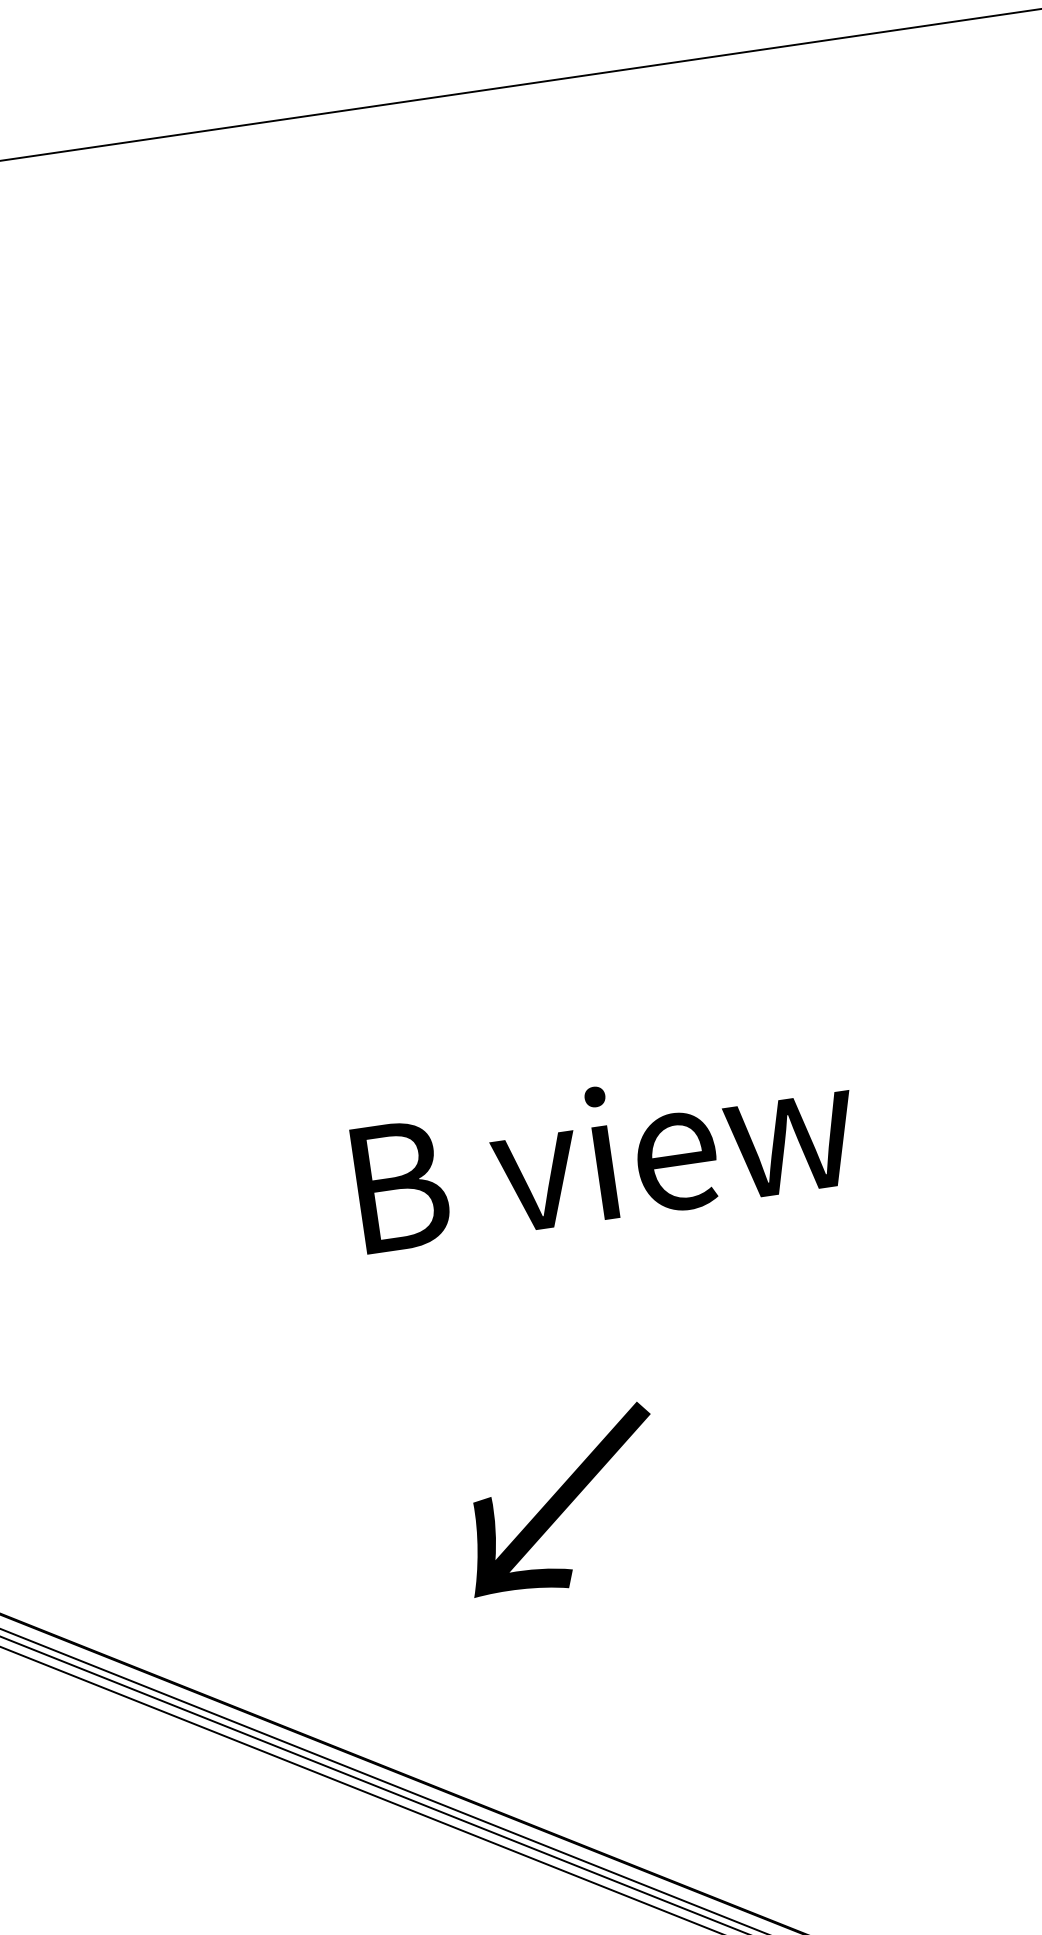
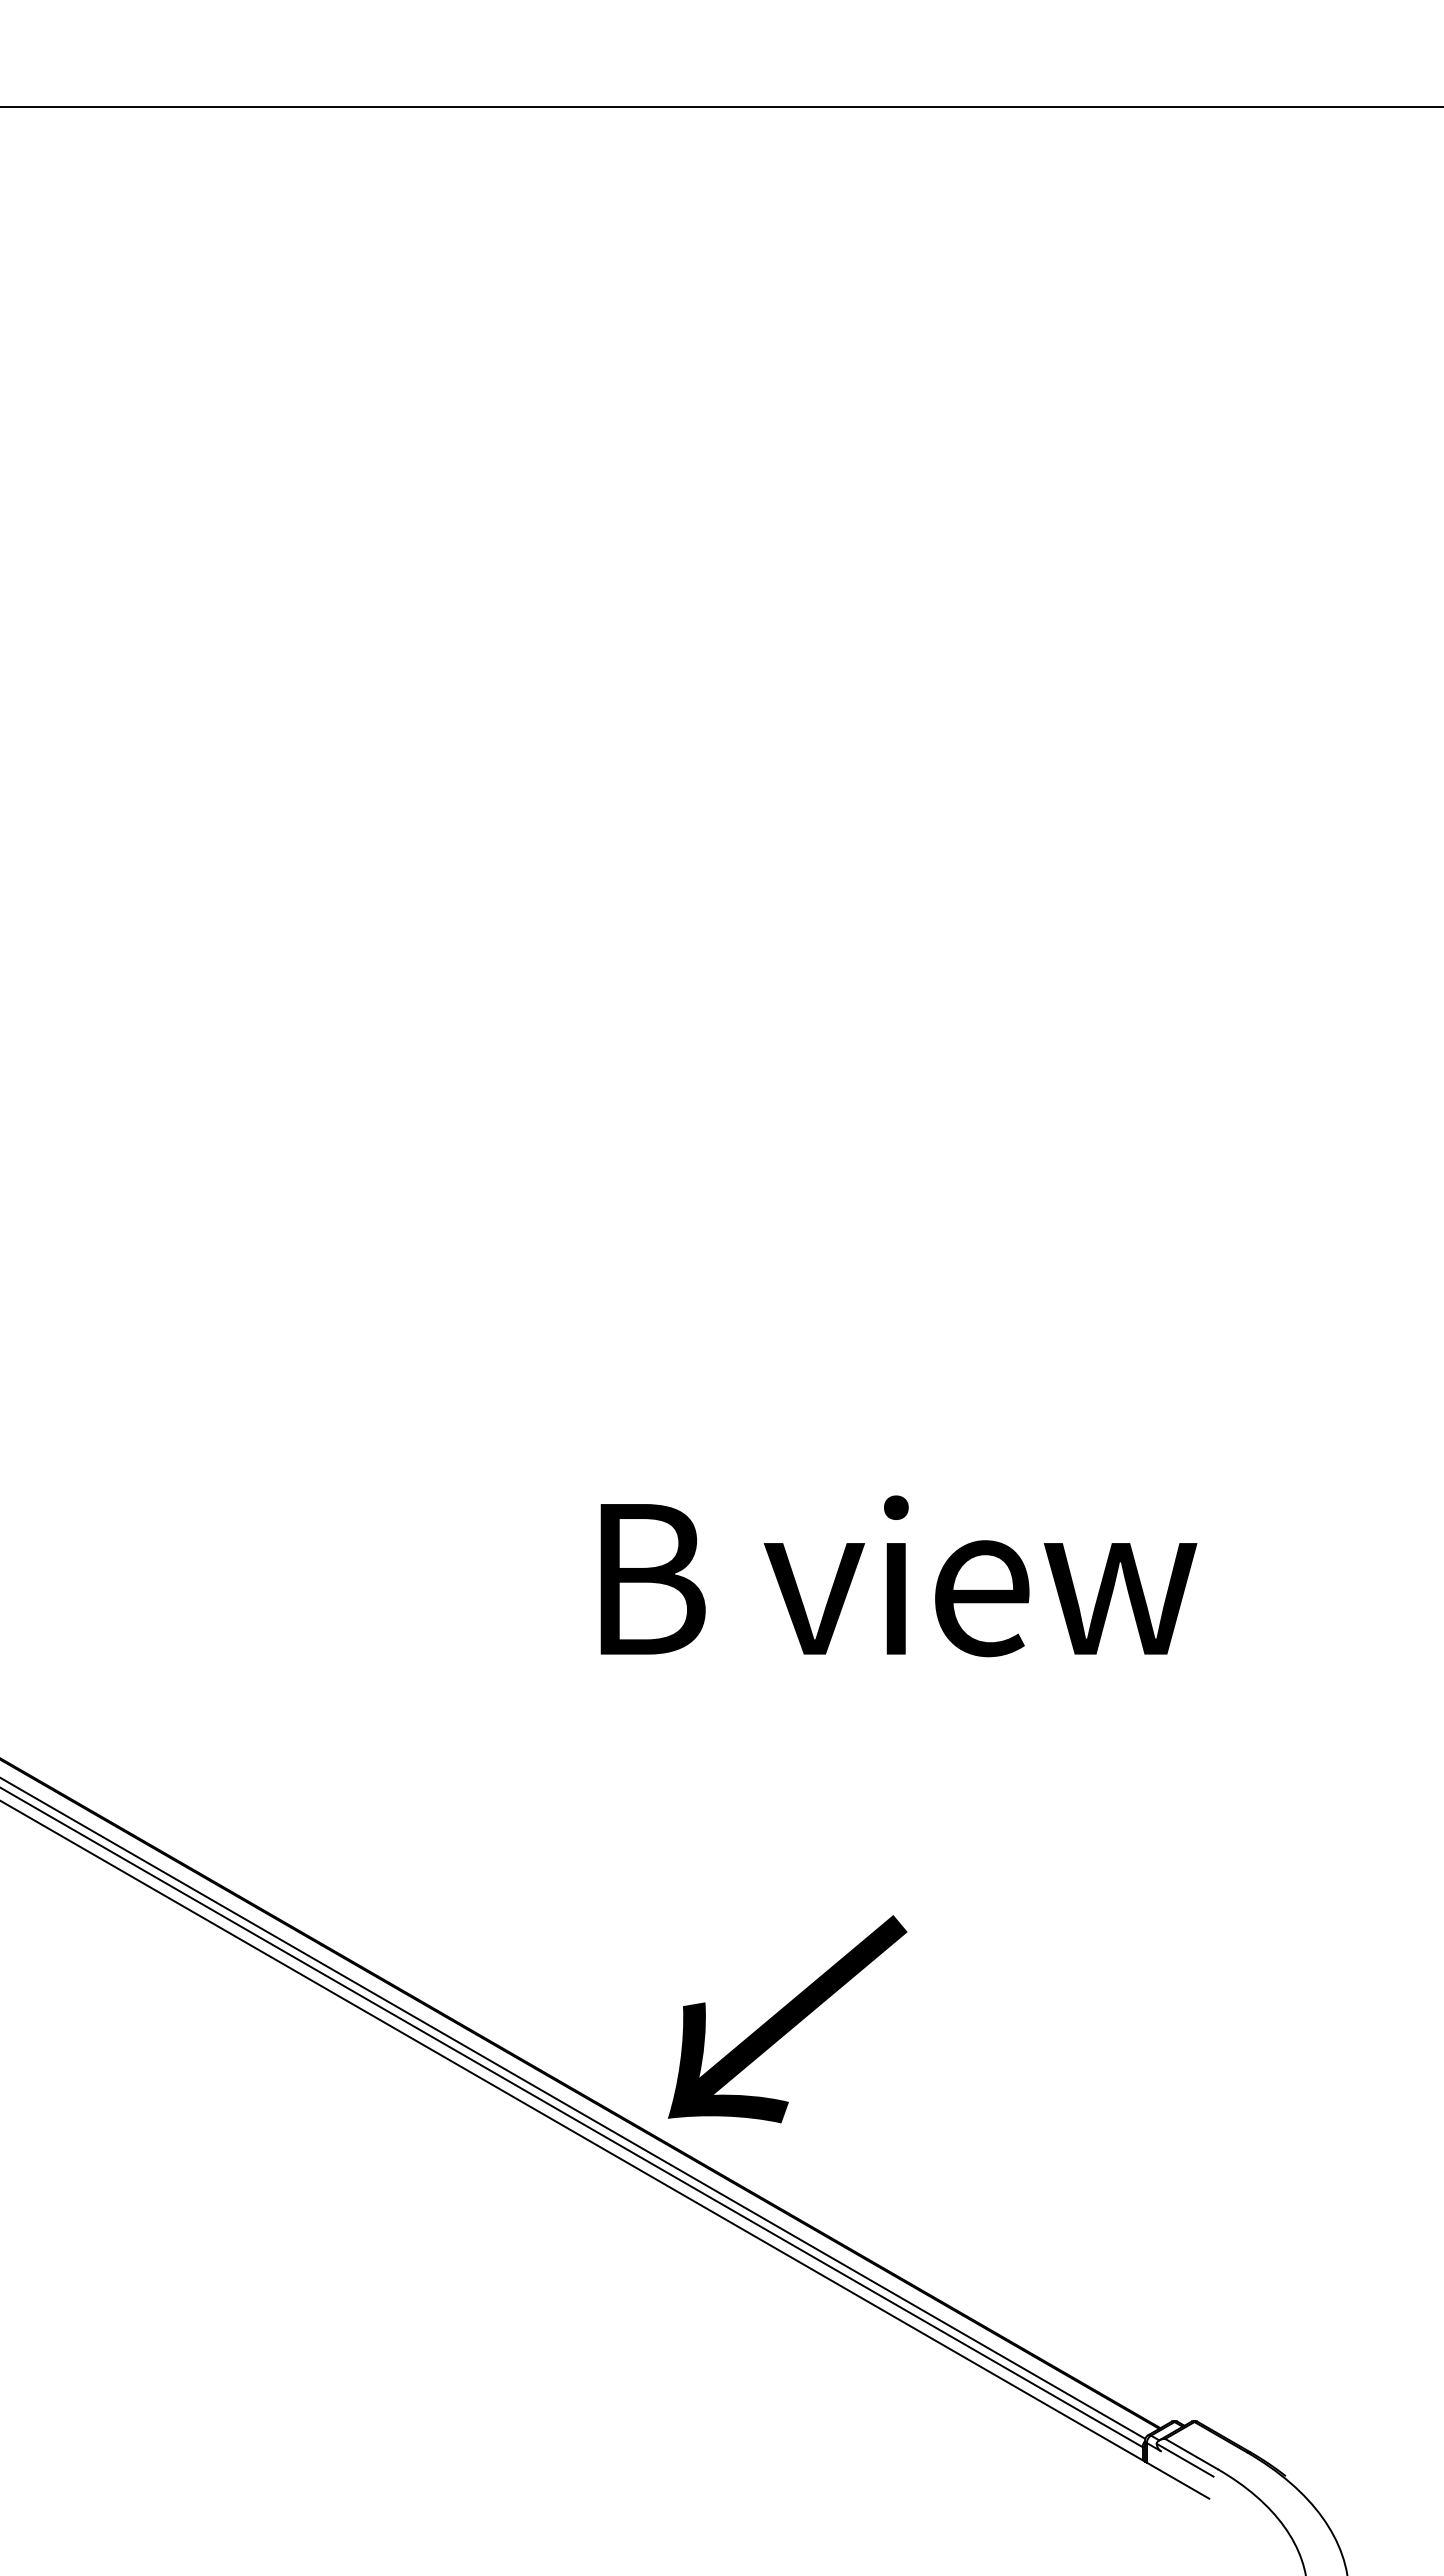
text: (605, 1153) -> (898, 1576), moved
text: (561, 1501) -> (787, 2019), moved

